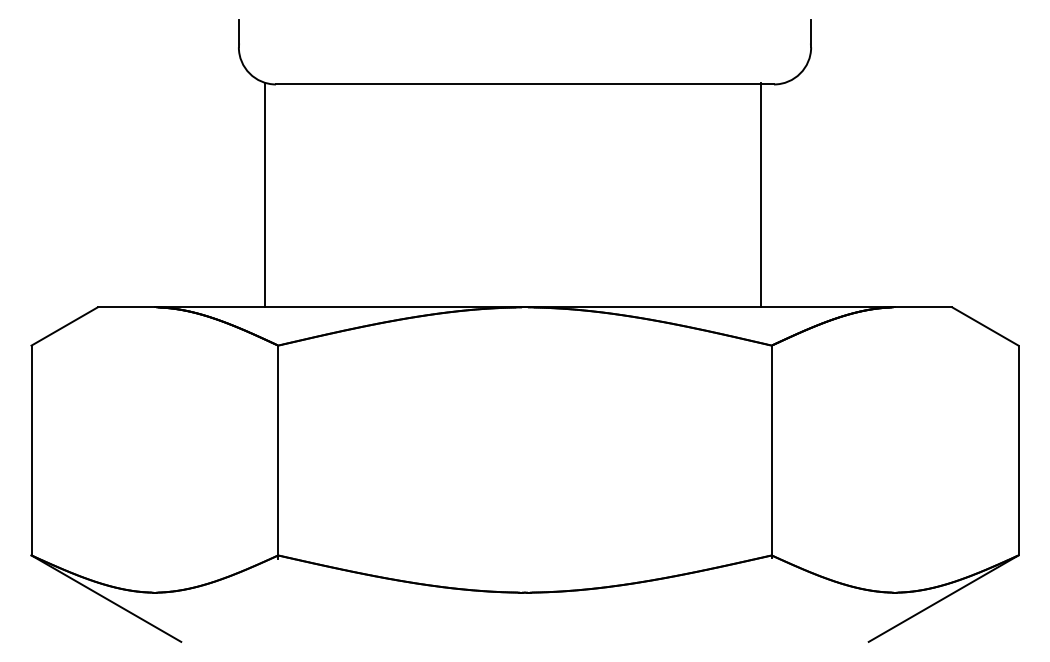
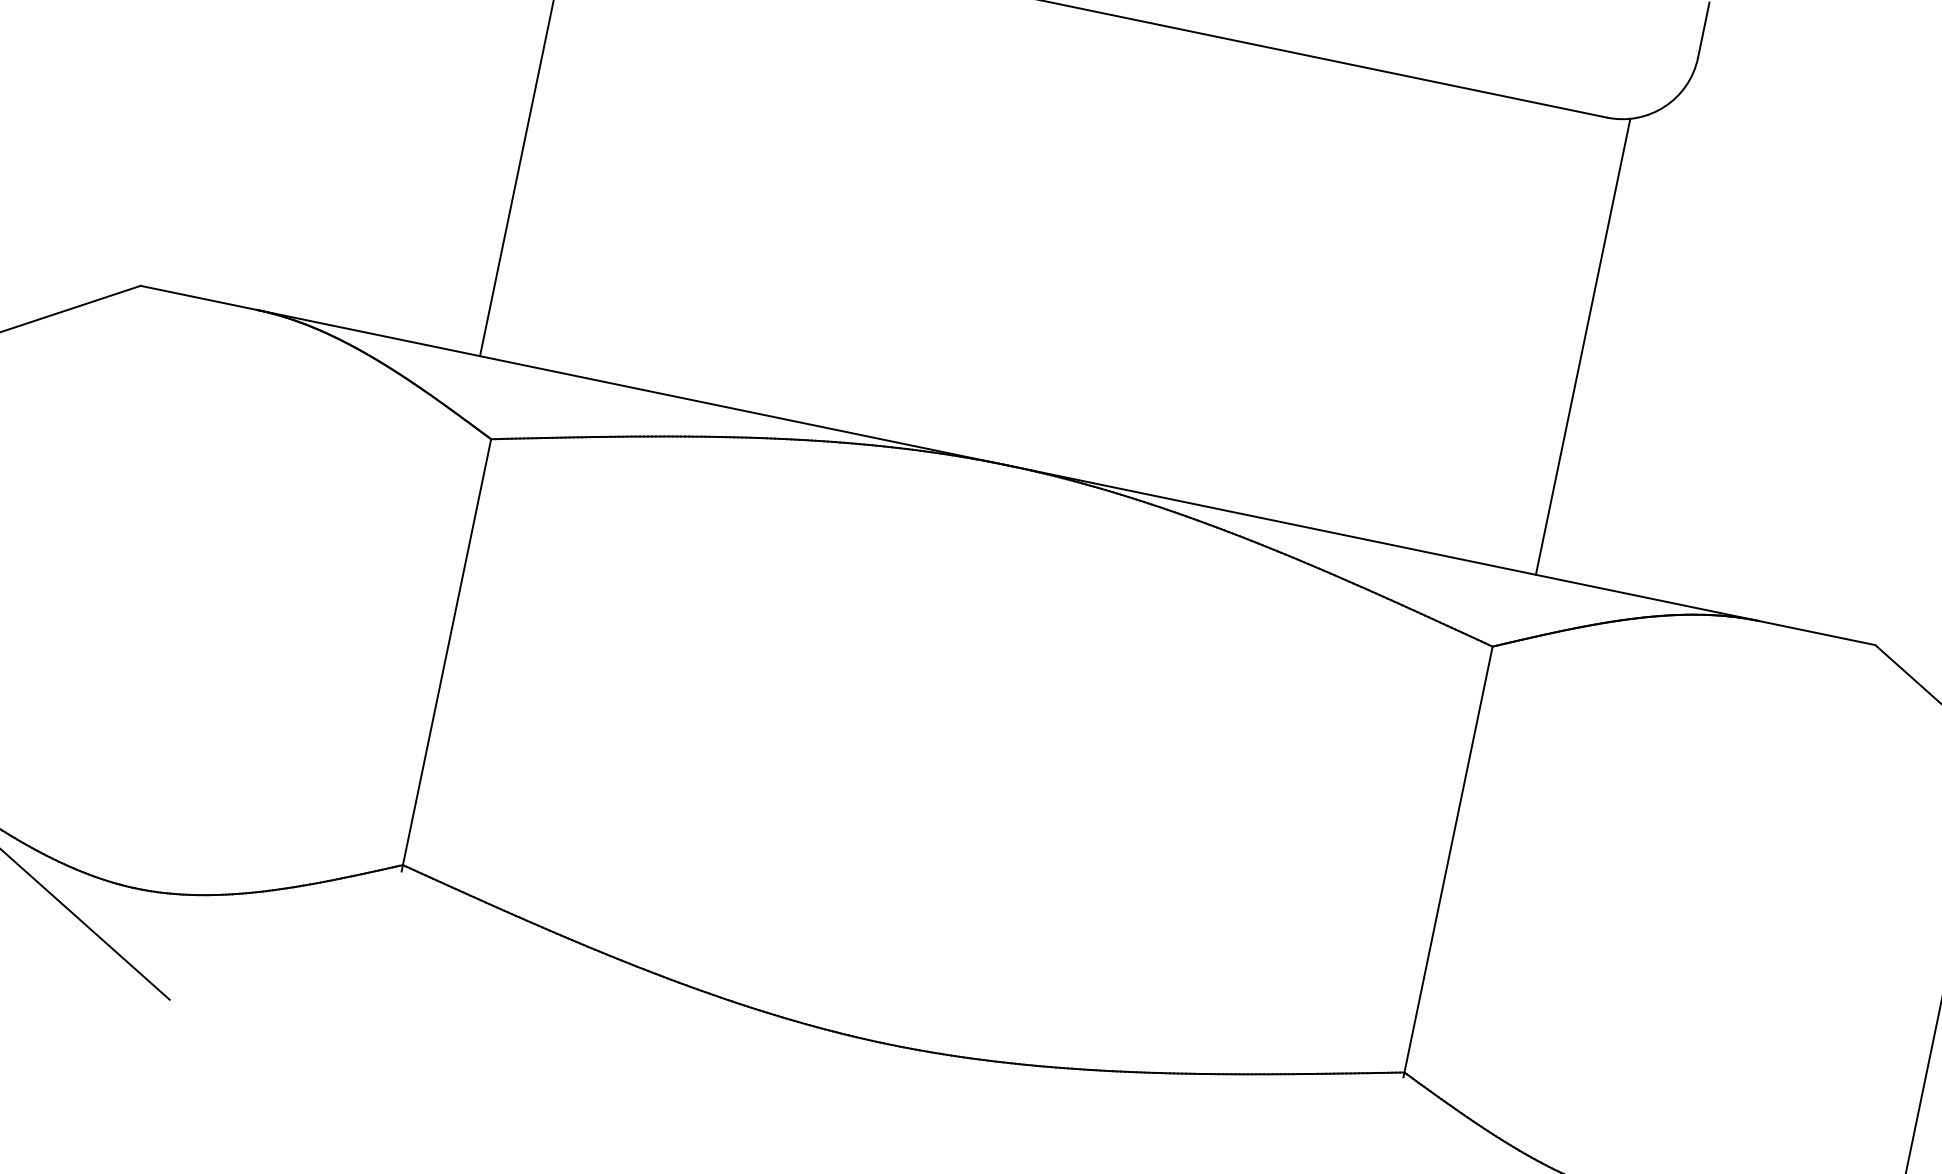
line: (761, 194) -> (1584, 345), moved

